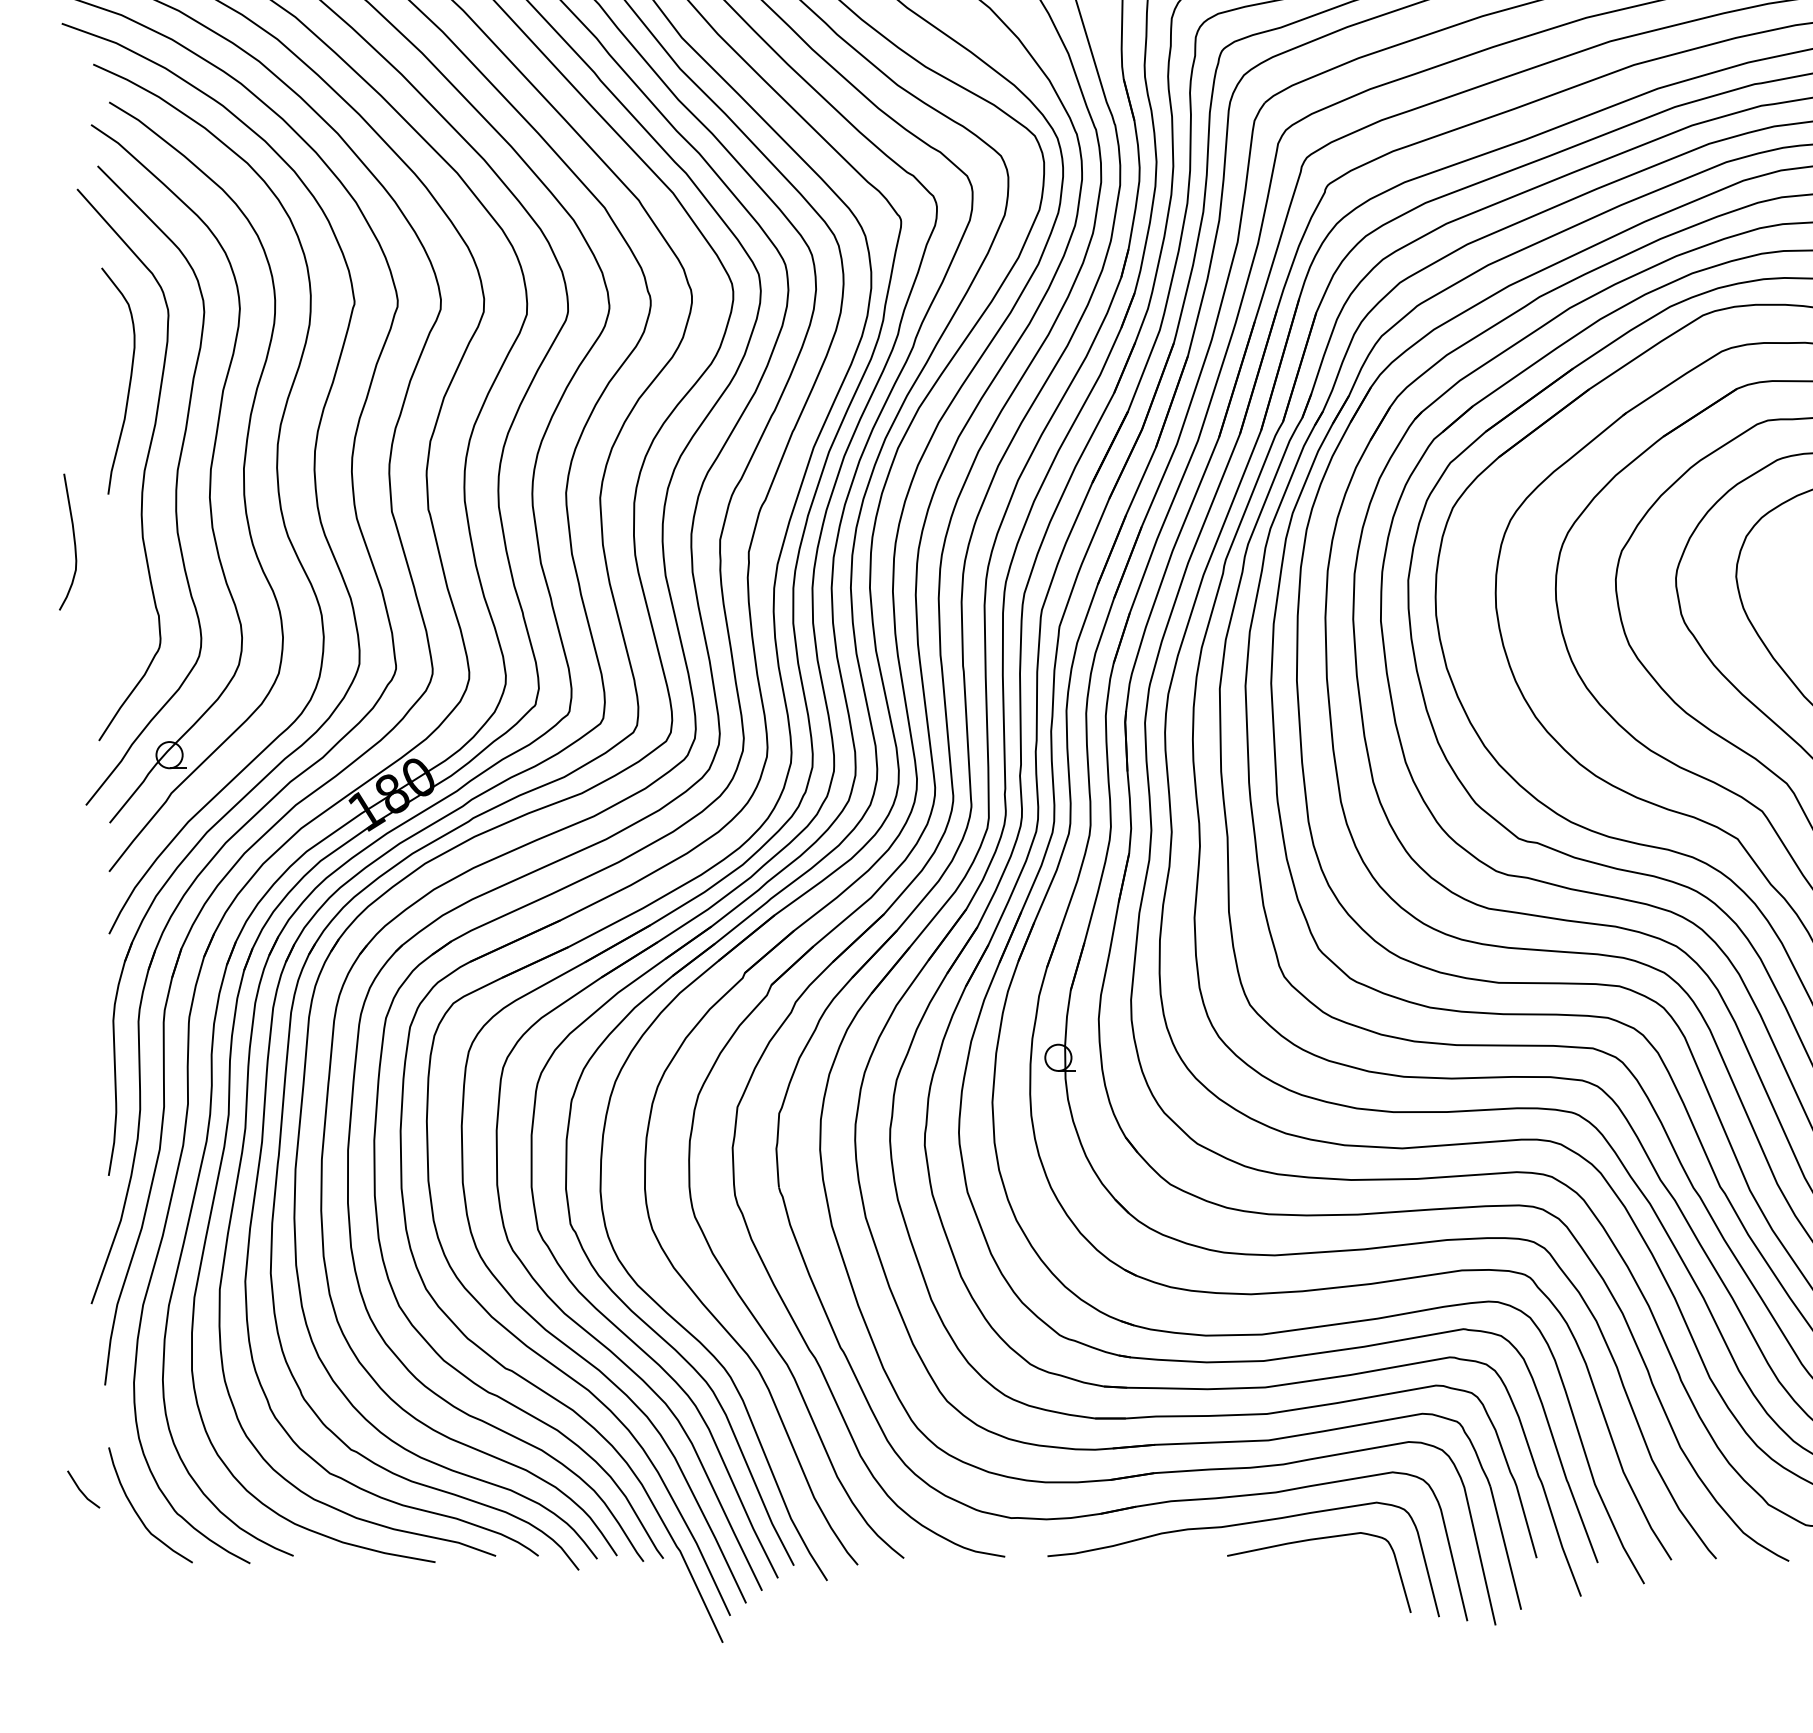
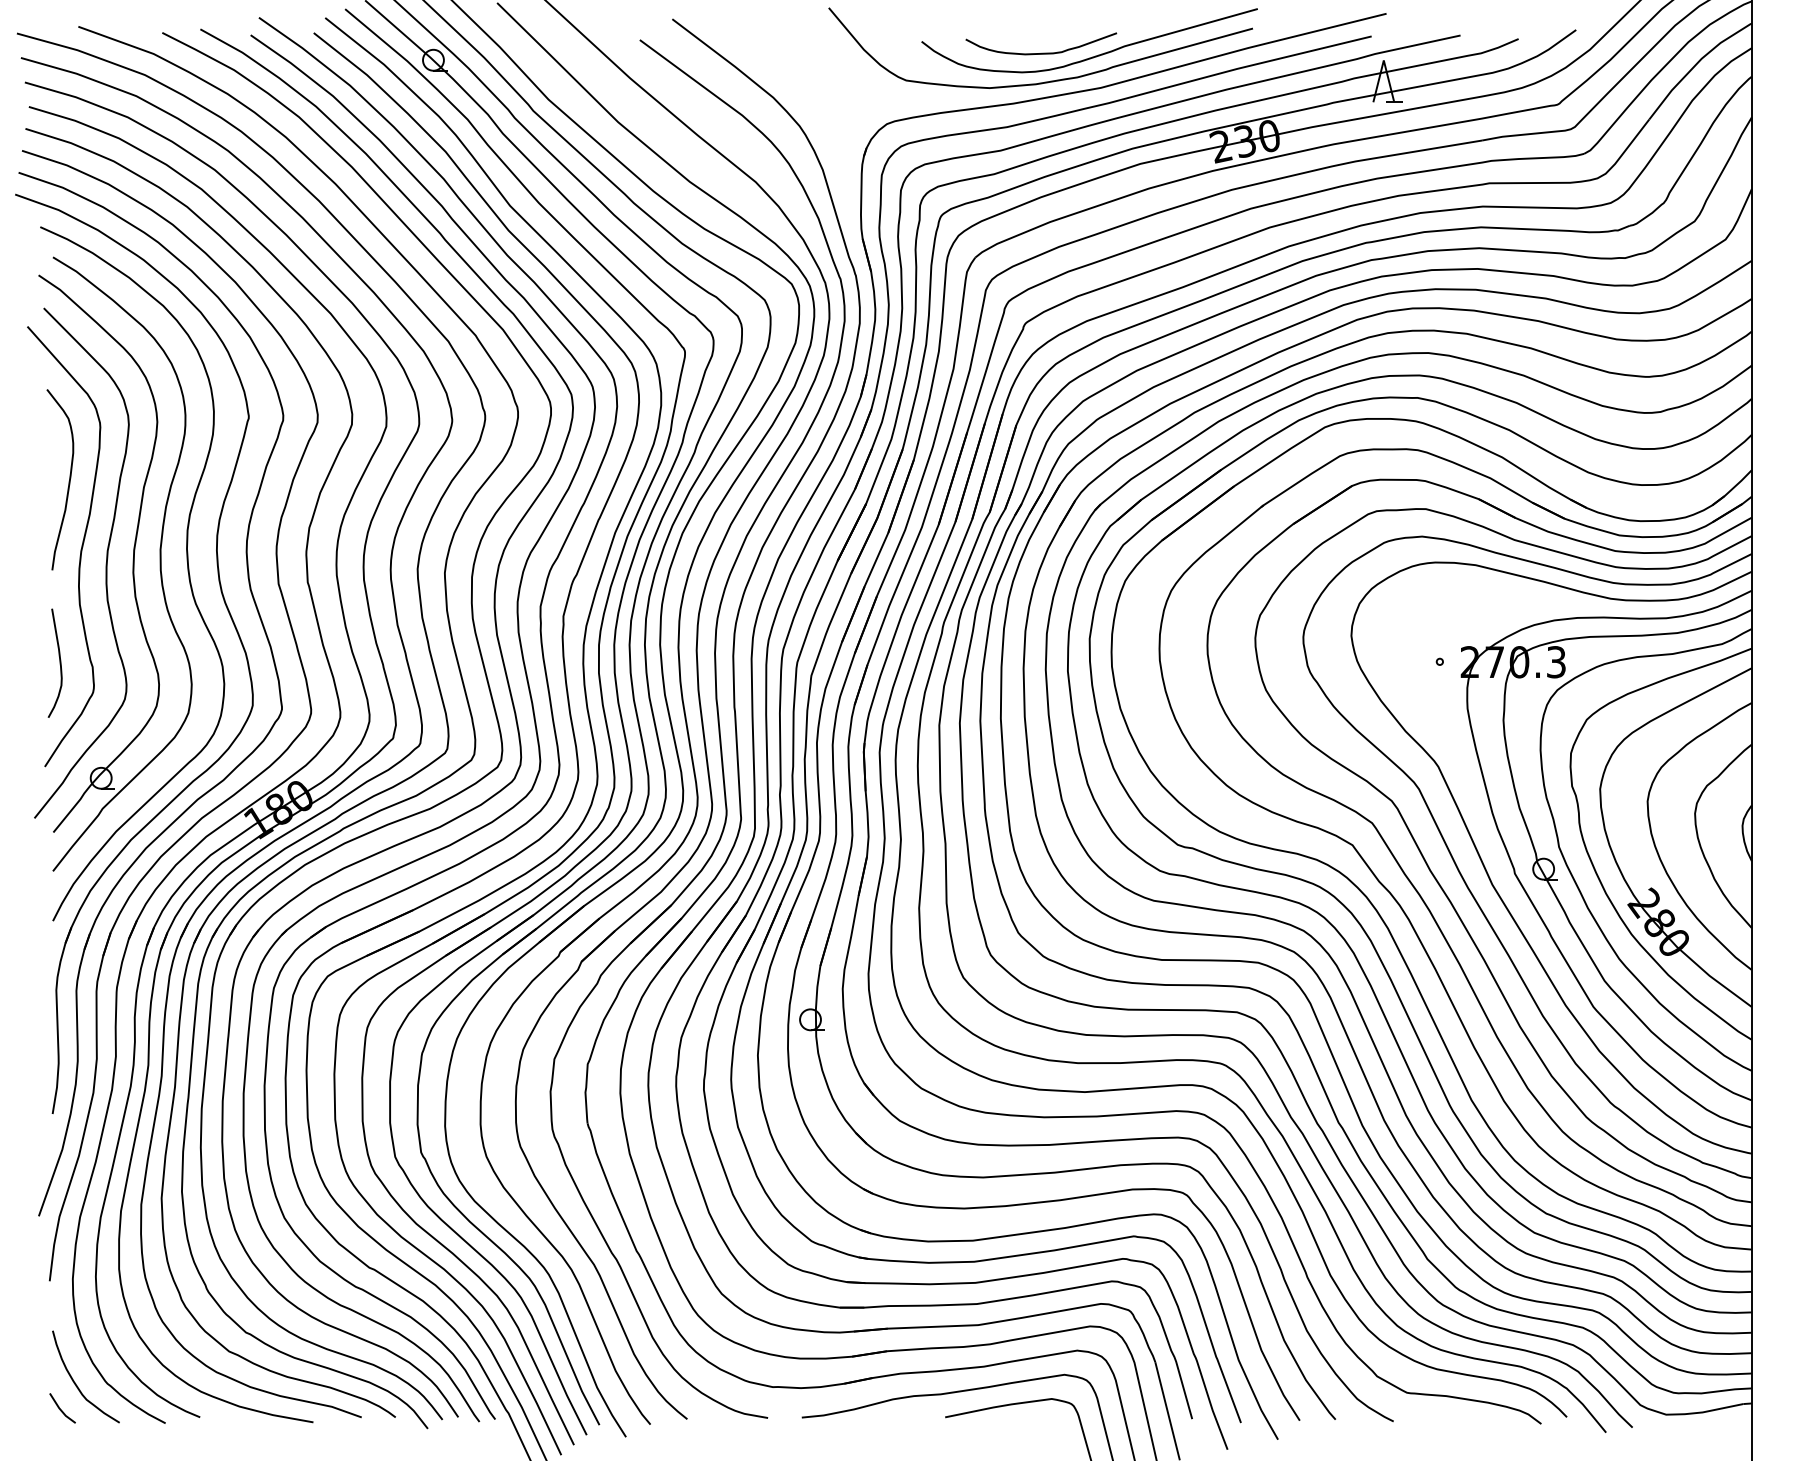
curve: (73, 541) -> (59, 662), moved
line: (82, 1490) -> (61, 1409), moved

